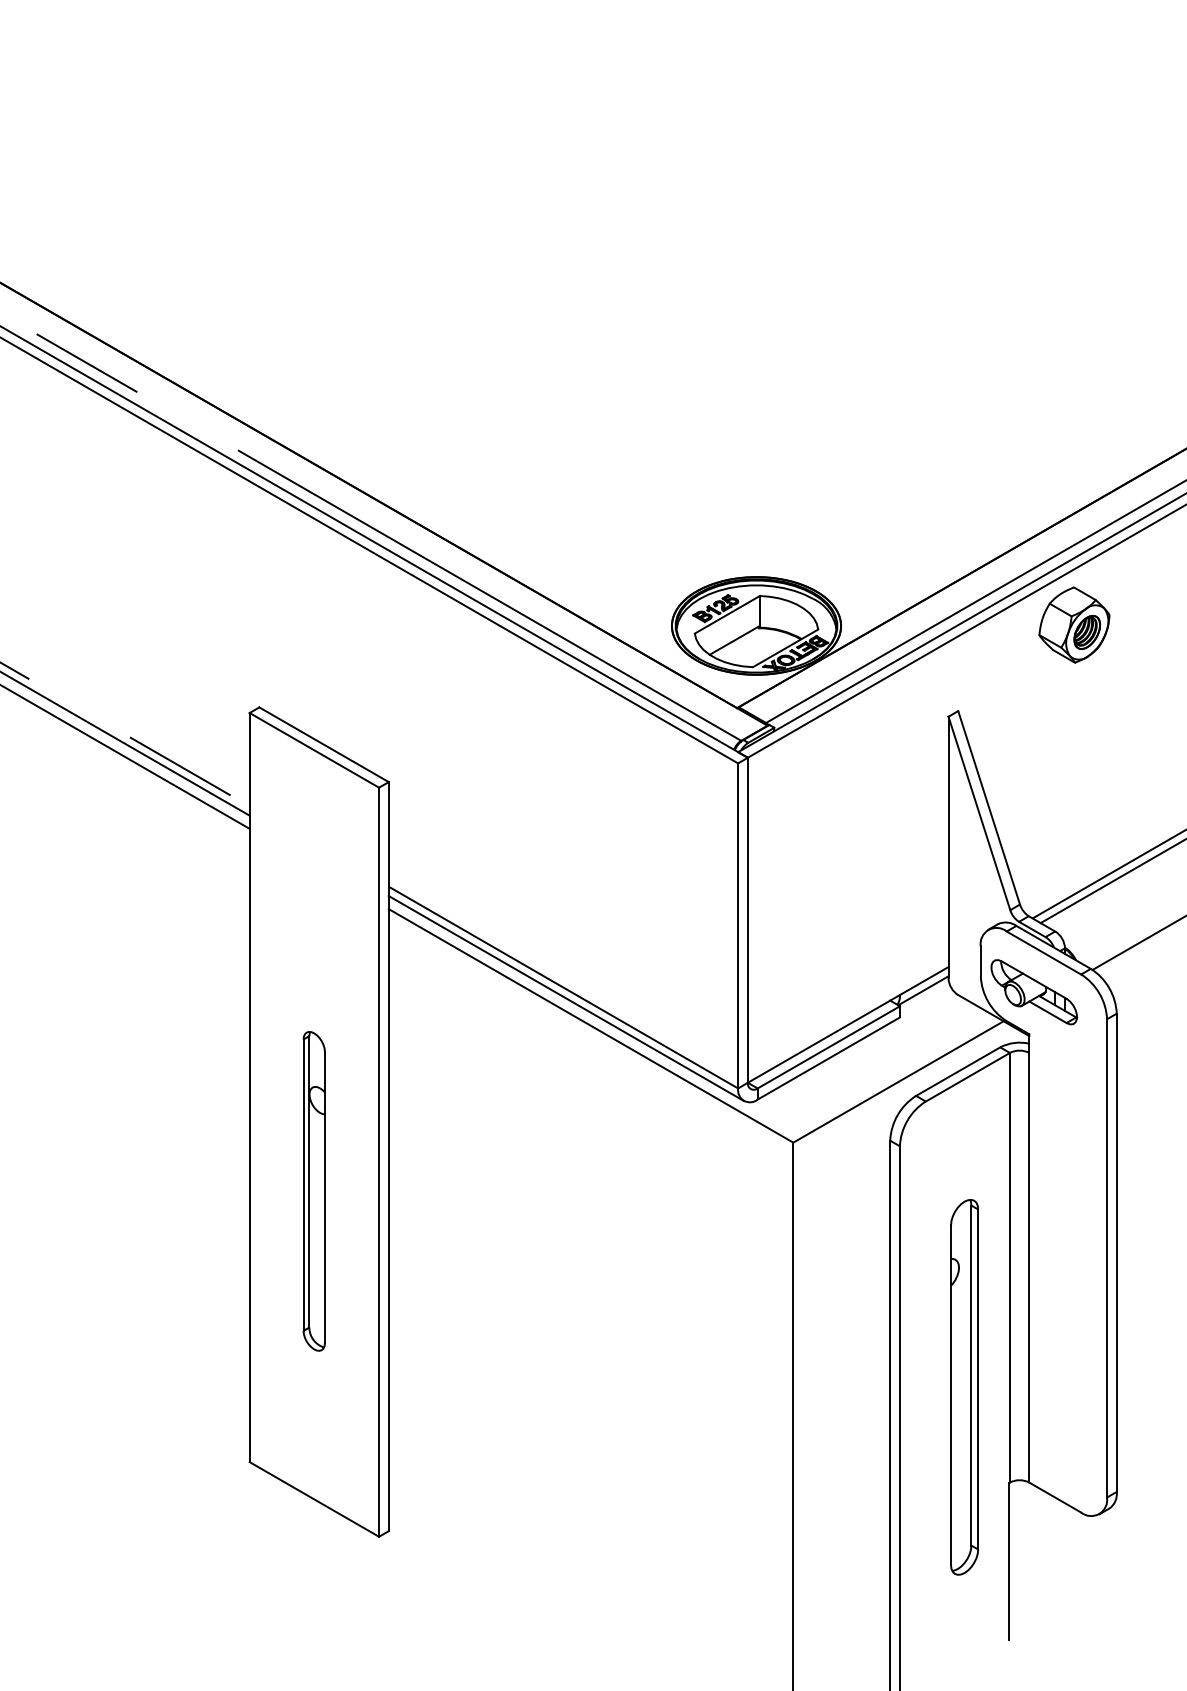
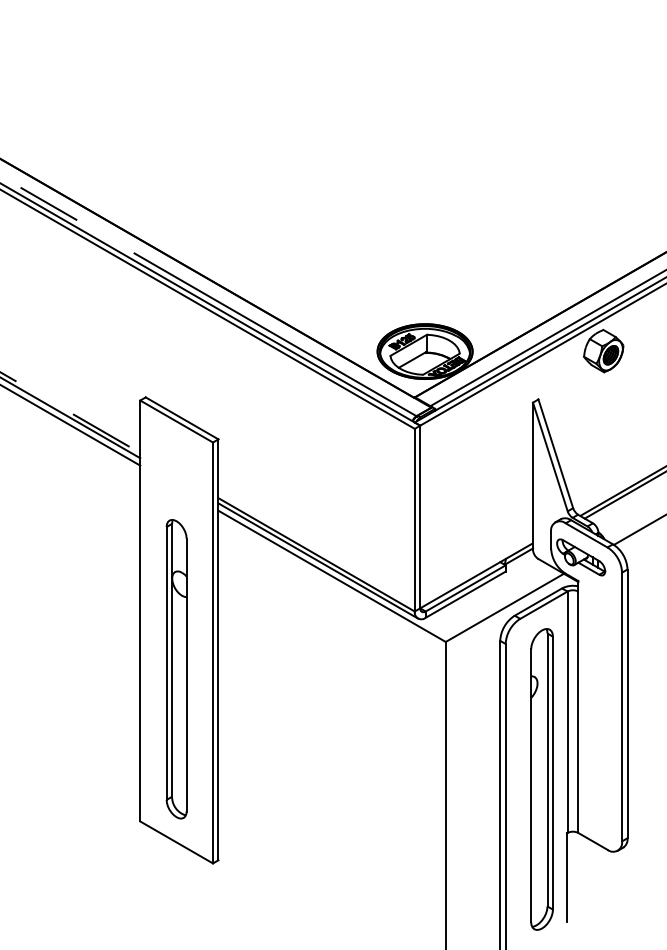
part: (314, 1191) -> (176, 669), size x1.67
part: (963, 1387) -> (541, 779), size x1.43

